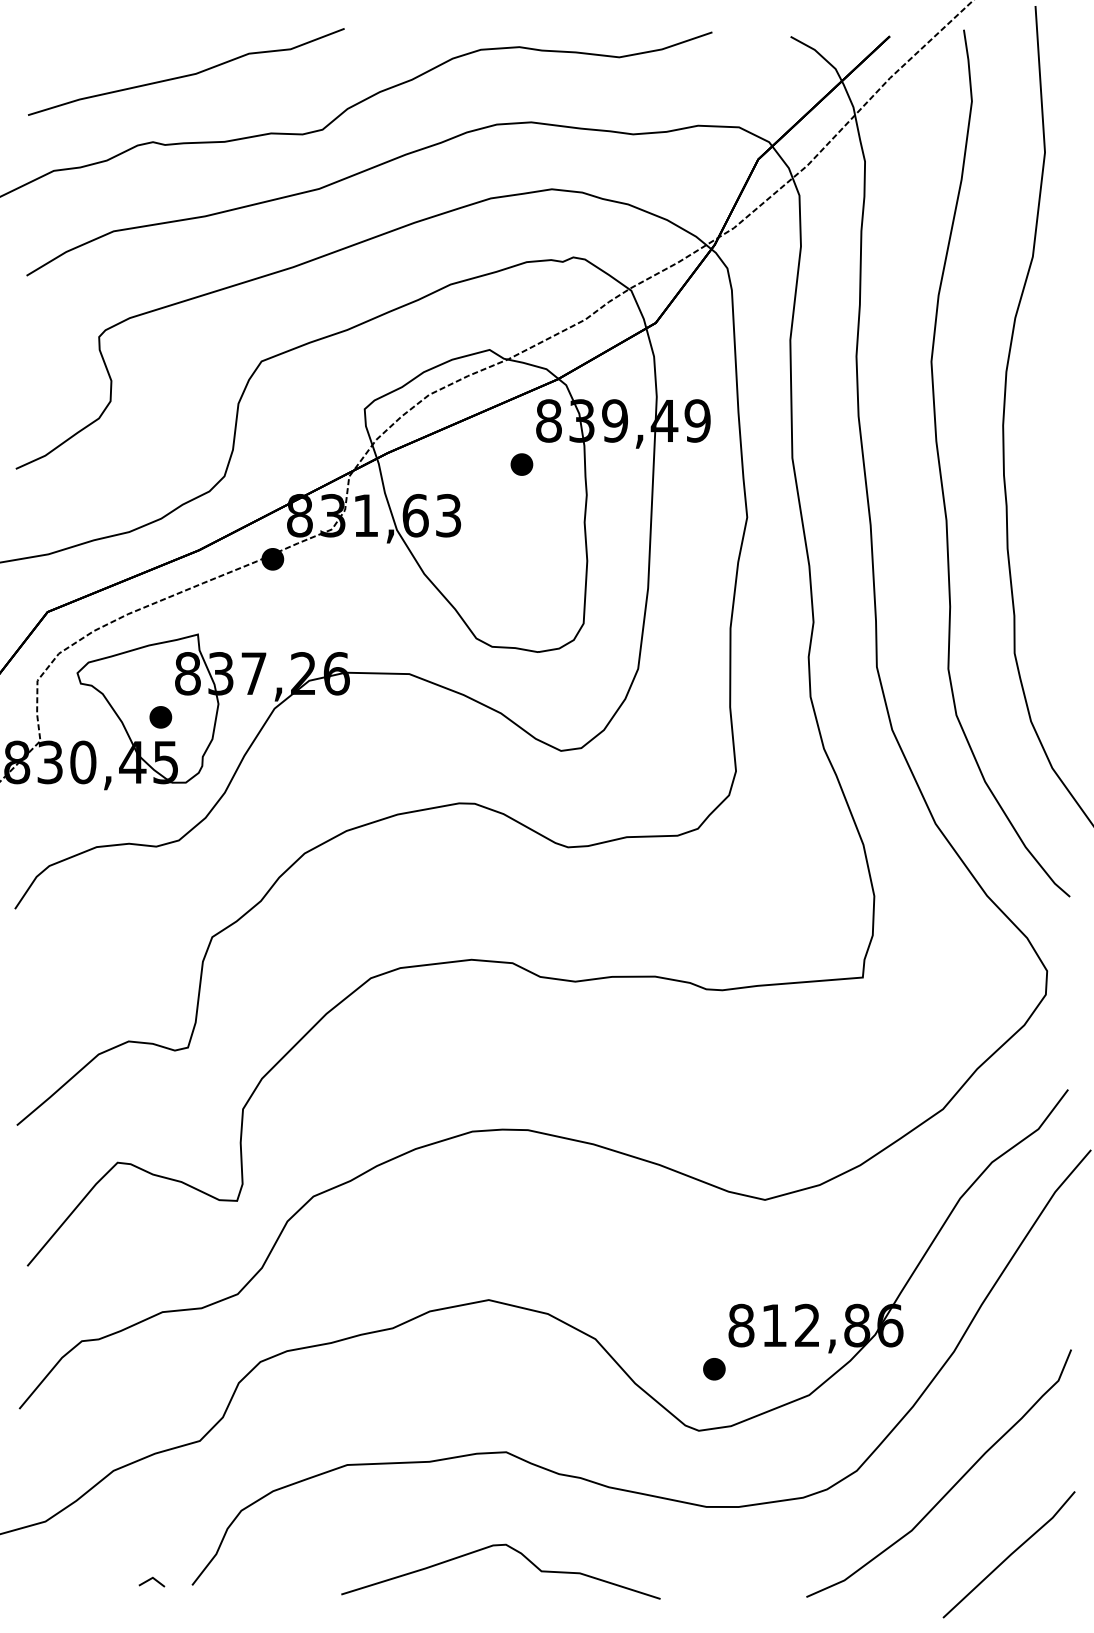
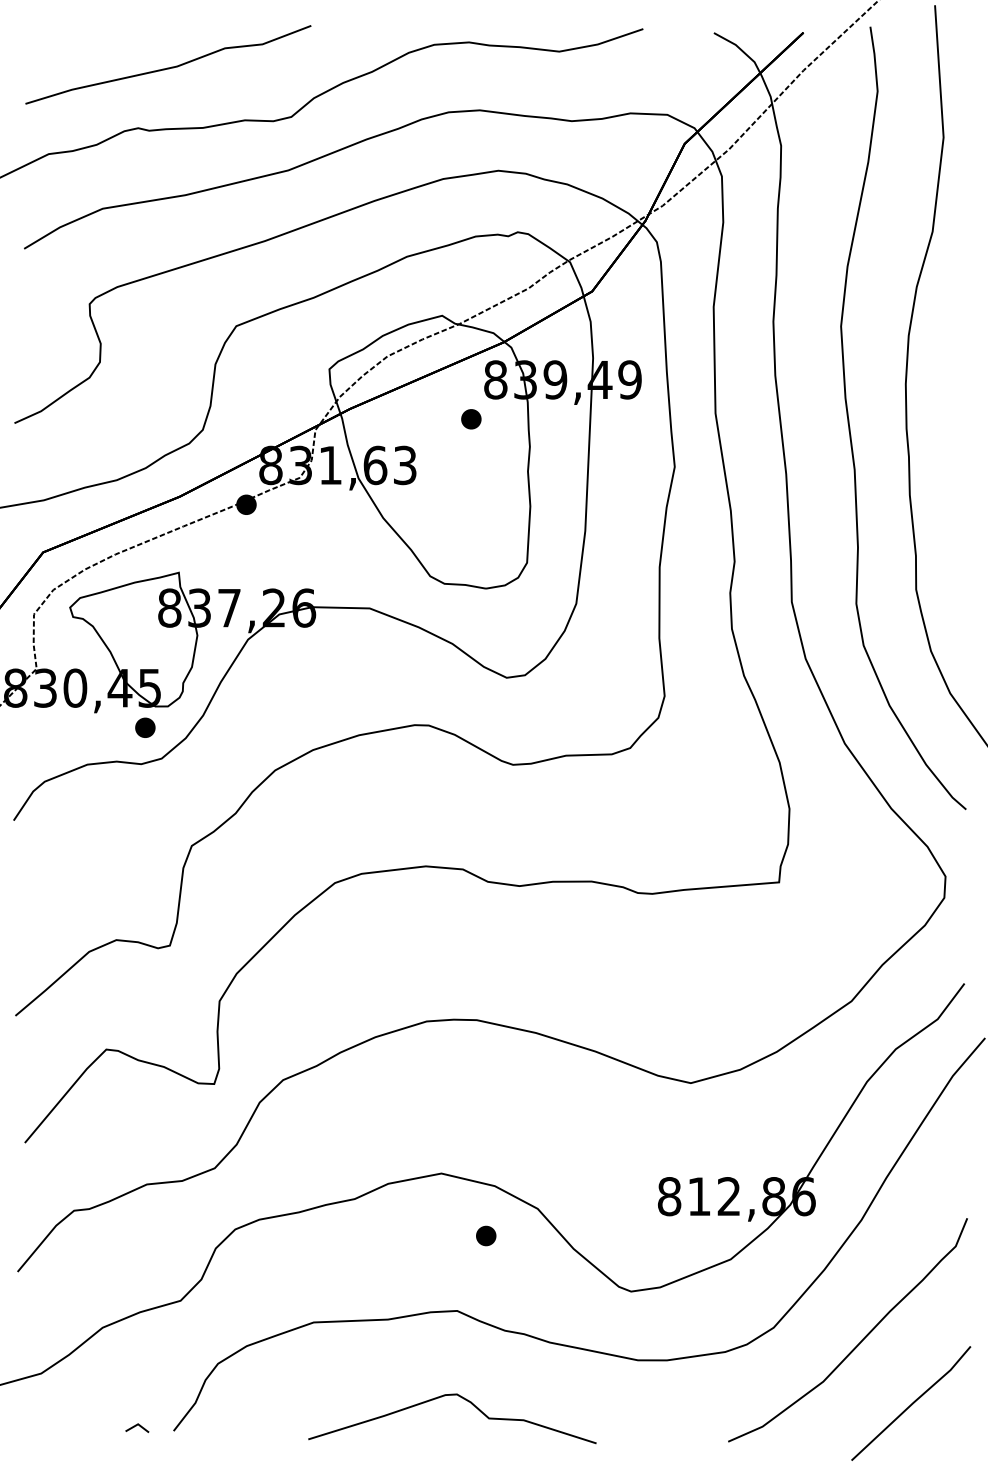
part: (160, 717) -> (145, 727), moved
part: (714, 1369) -> (486, 1236), moved

